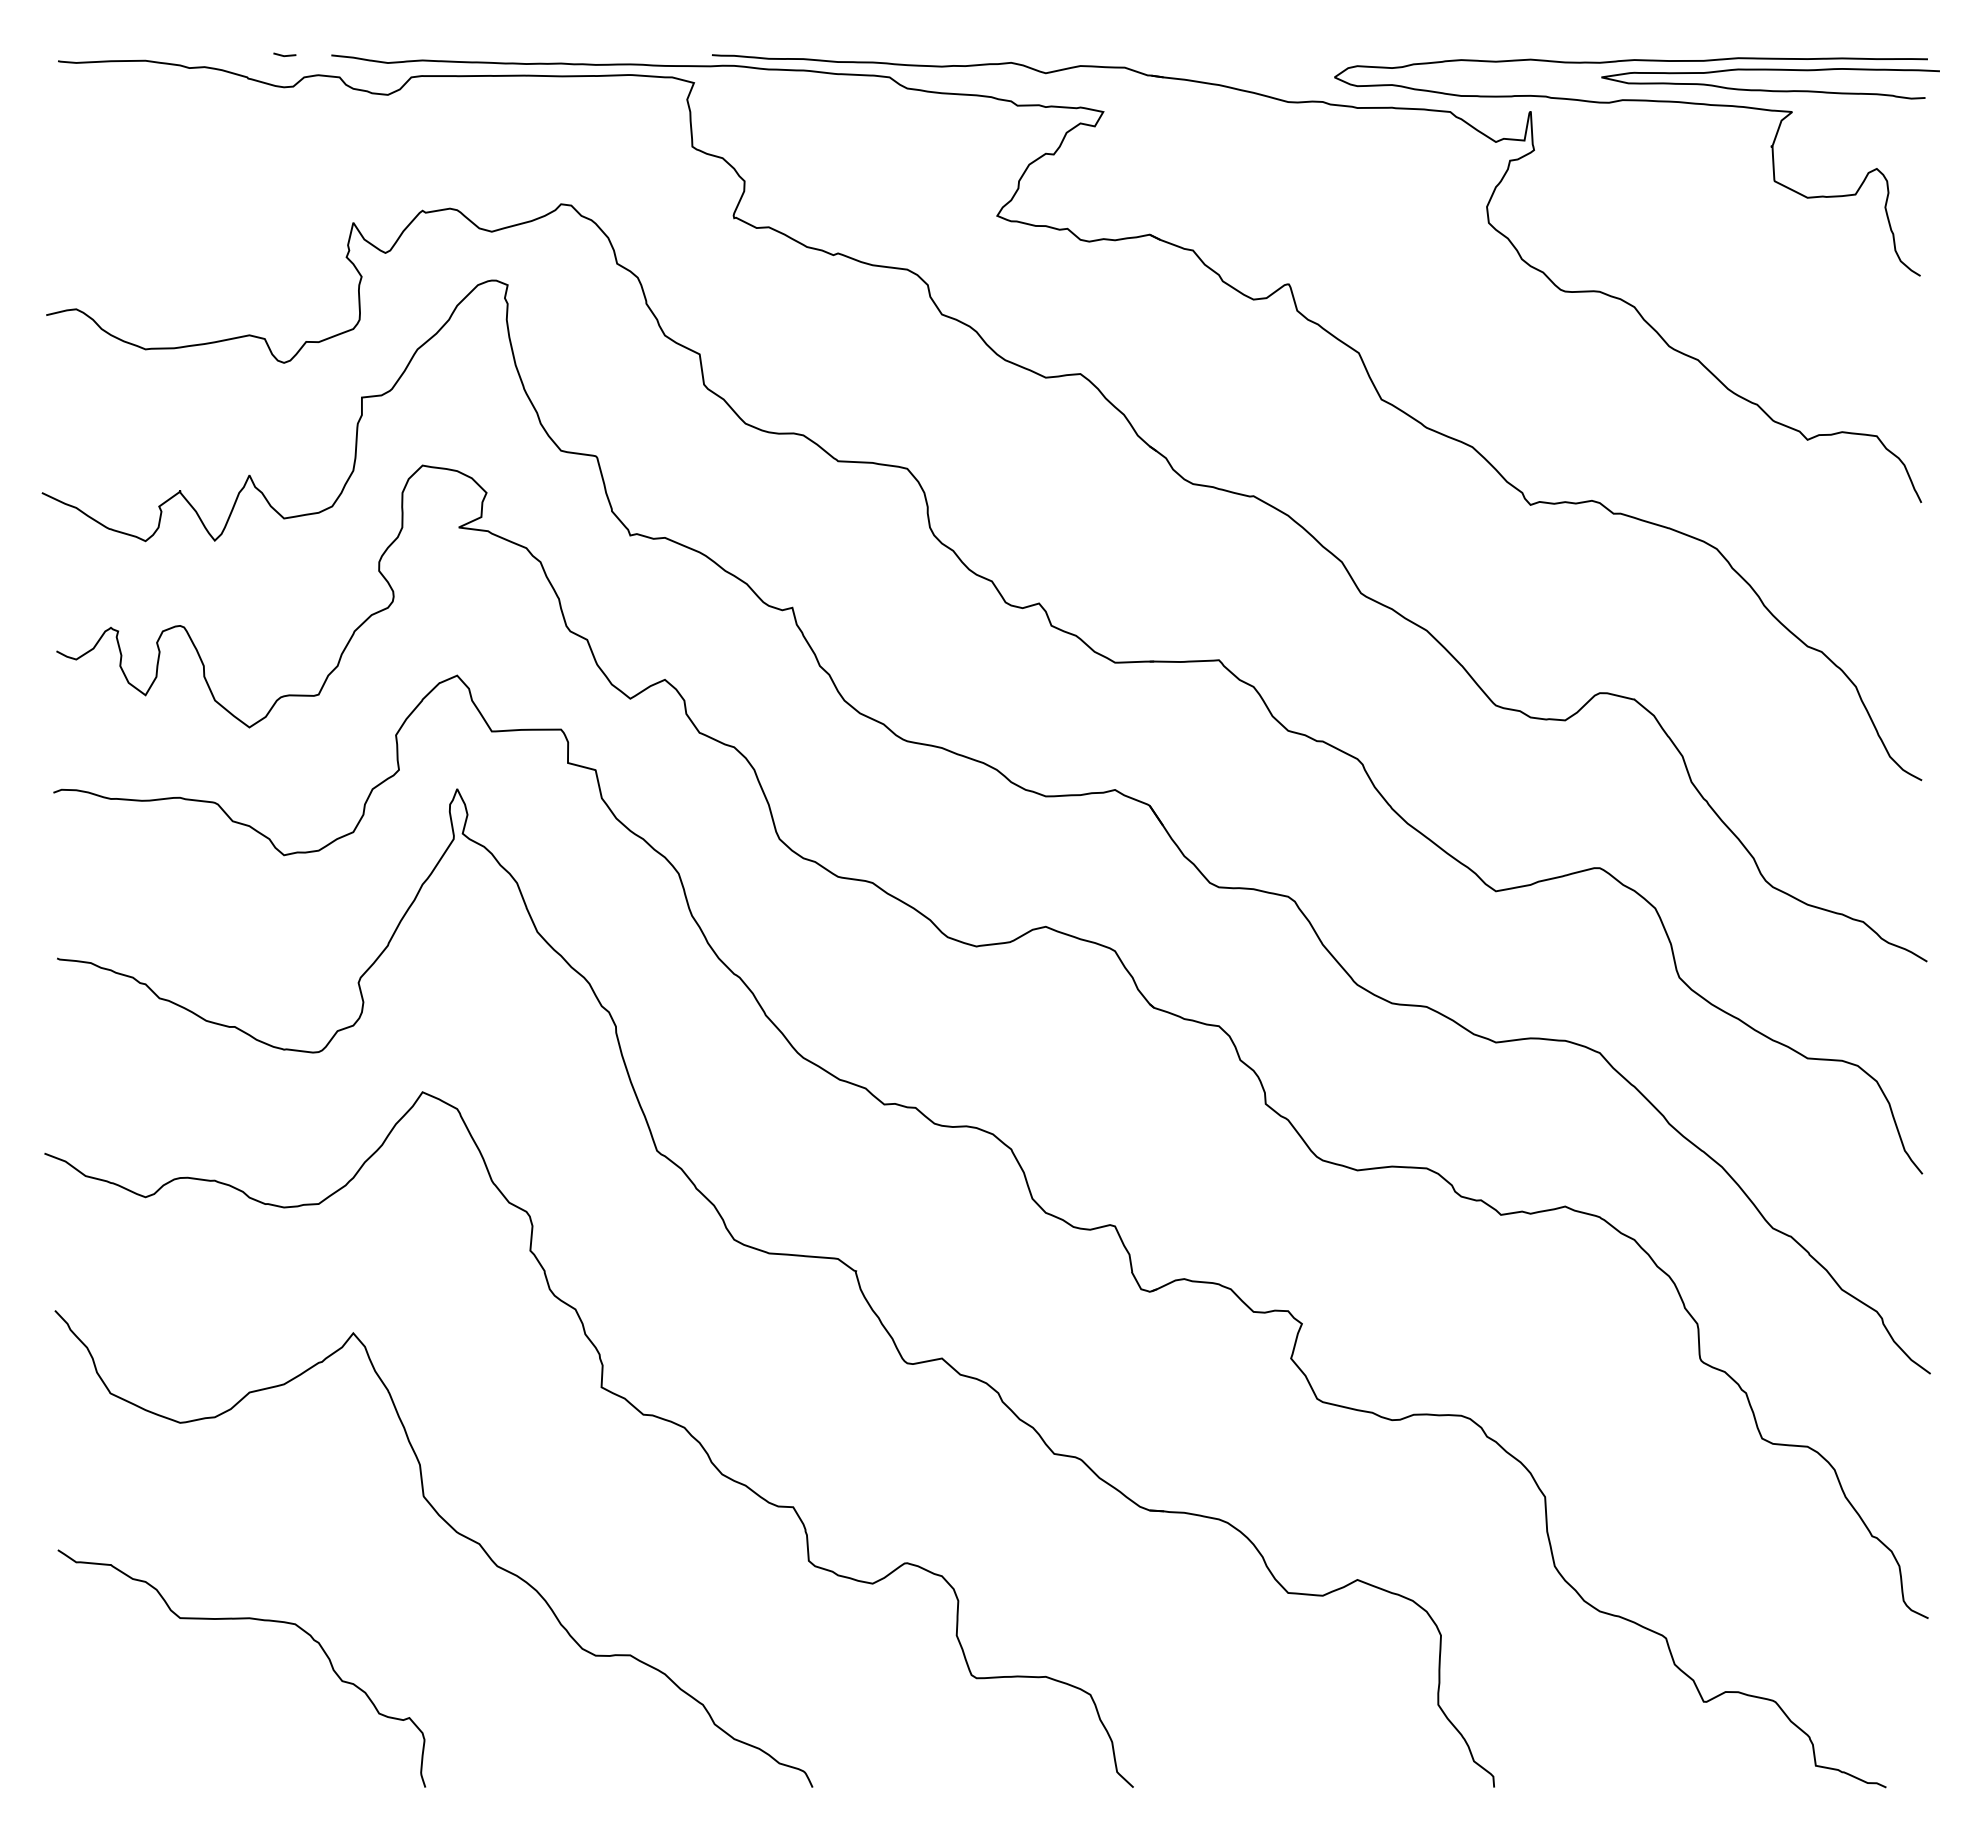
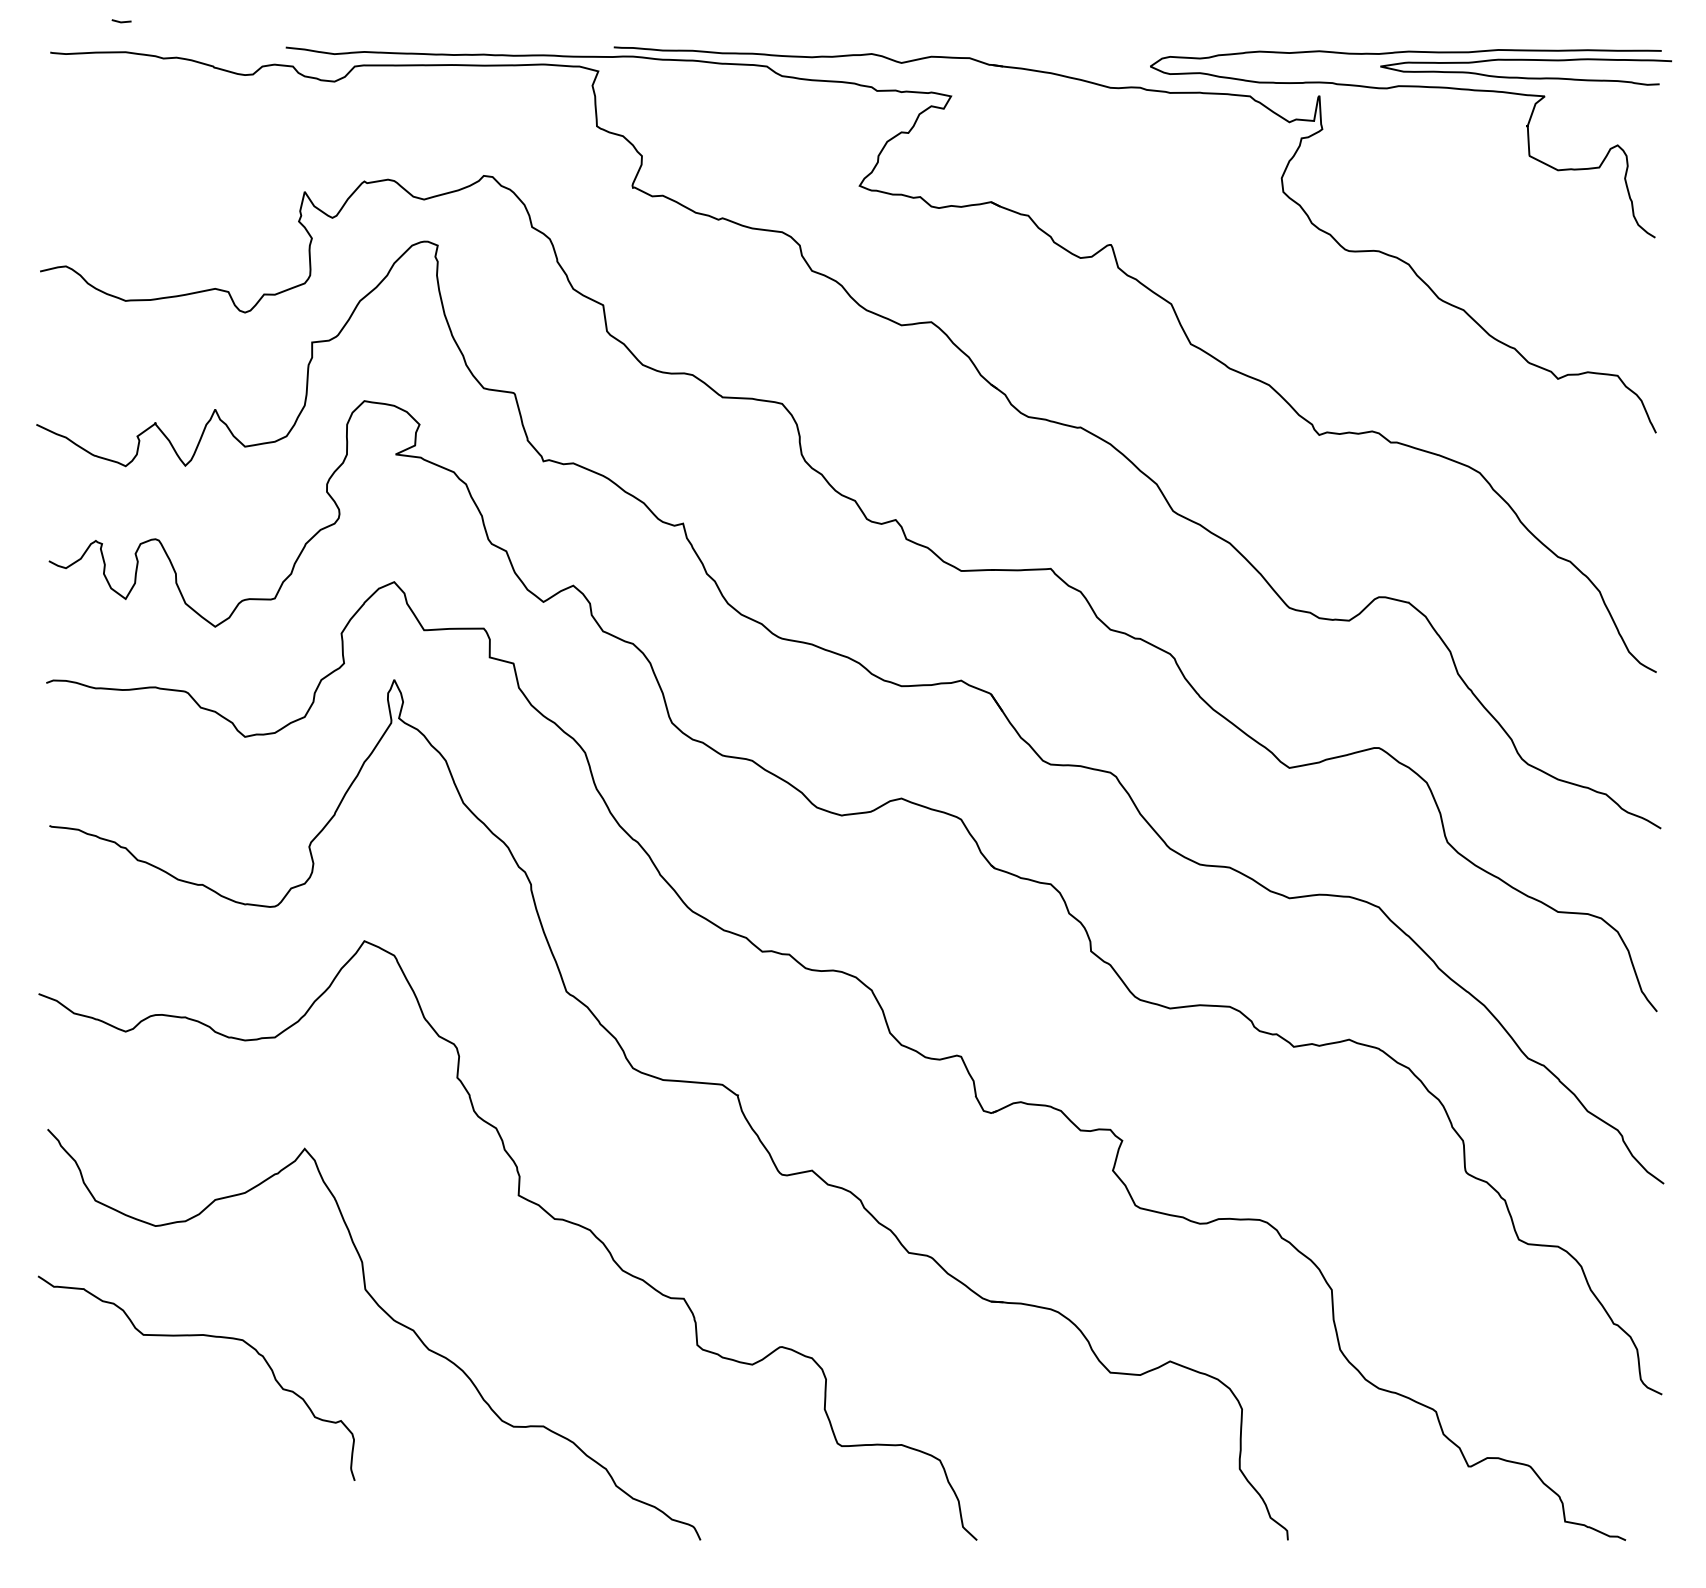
line: (284, 55) -> (121, 21), moved
curve: (241, 1619) -> (196, 1336), moved

